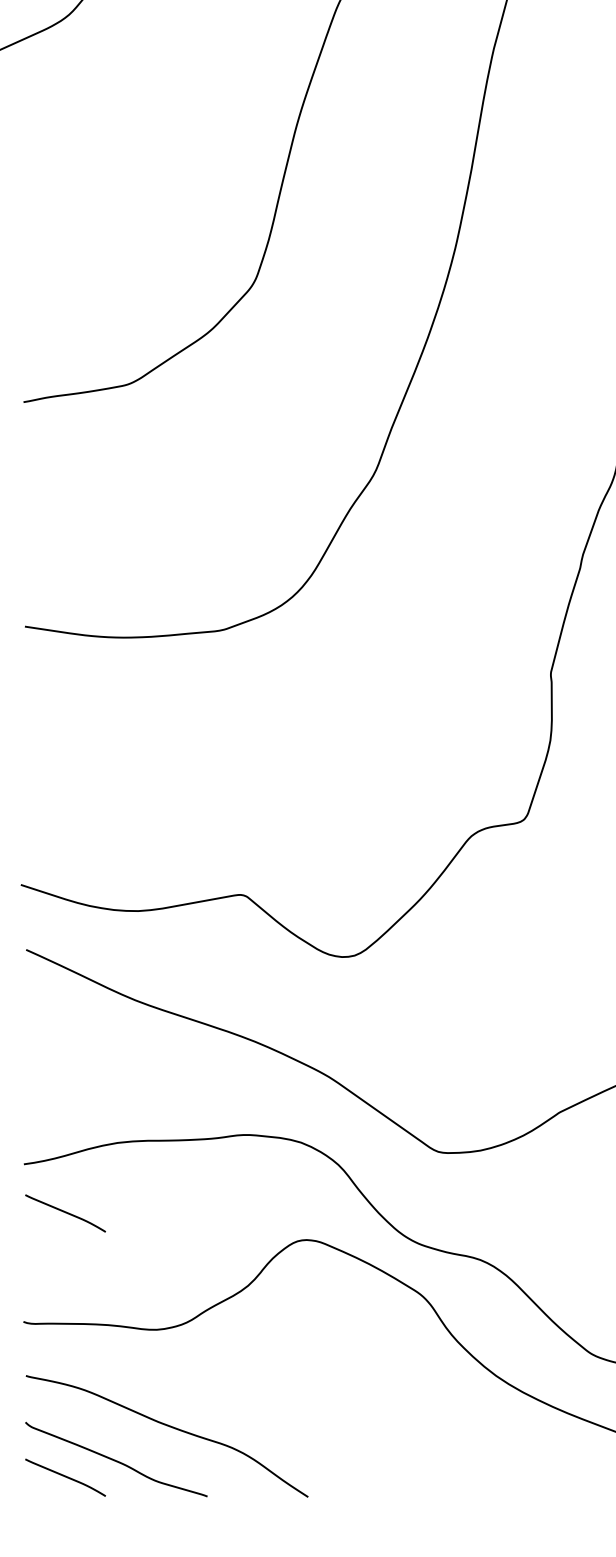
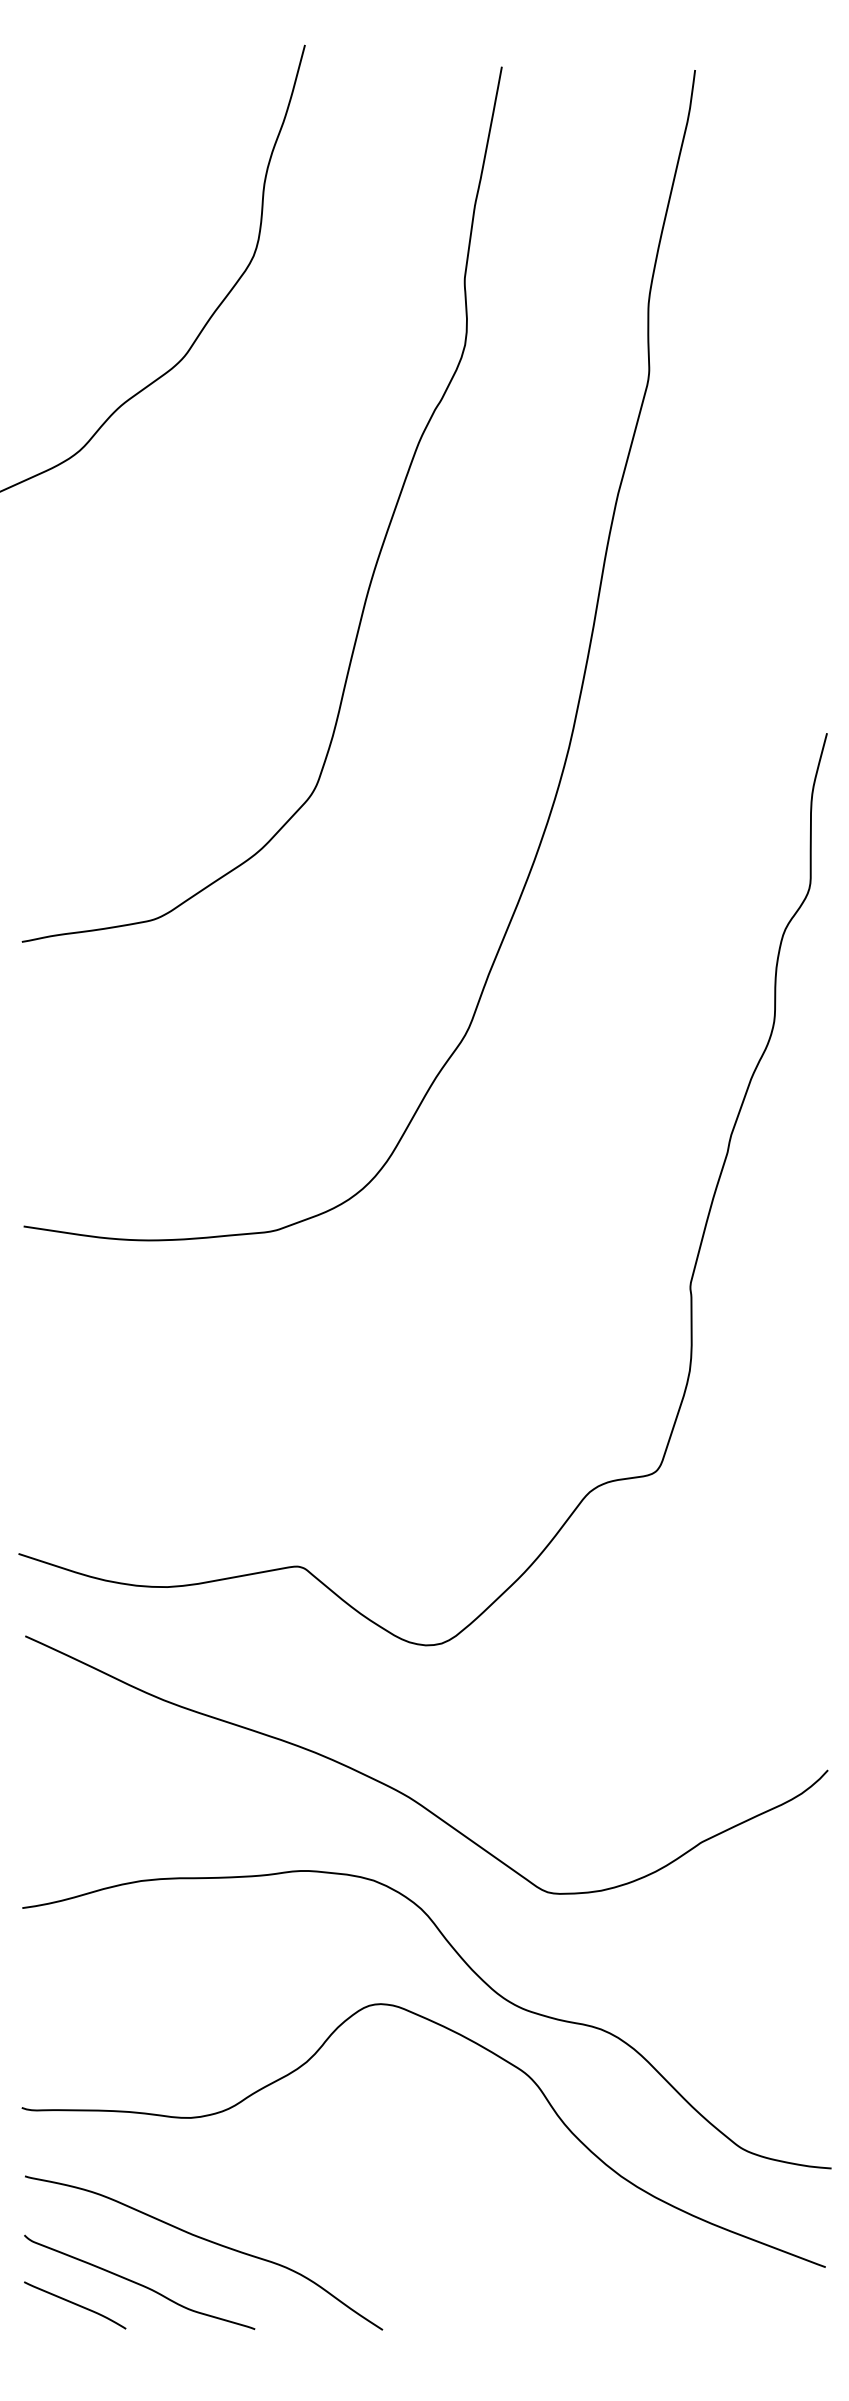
curve: (65, 1212) -> (75, 1969), removed

